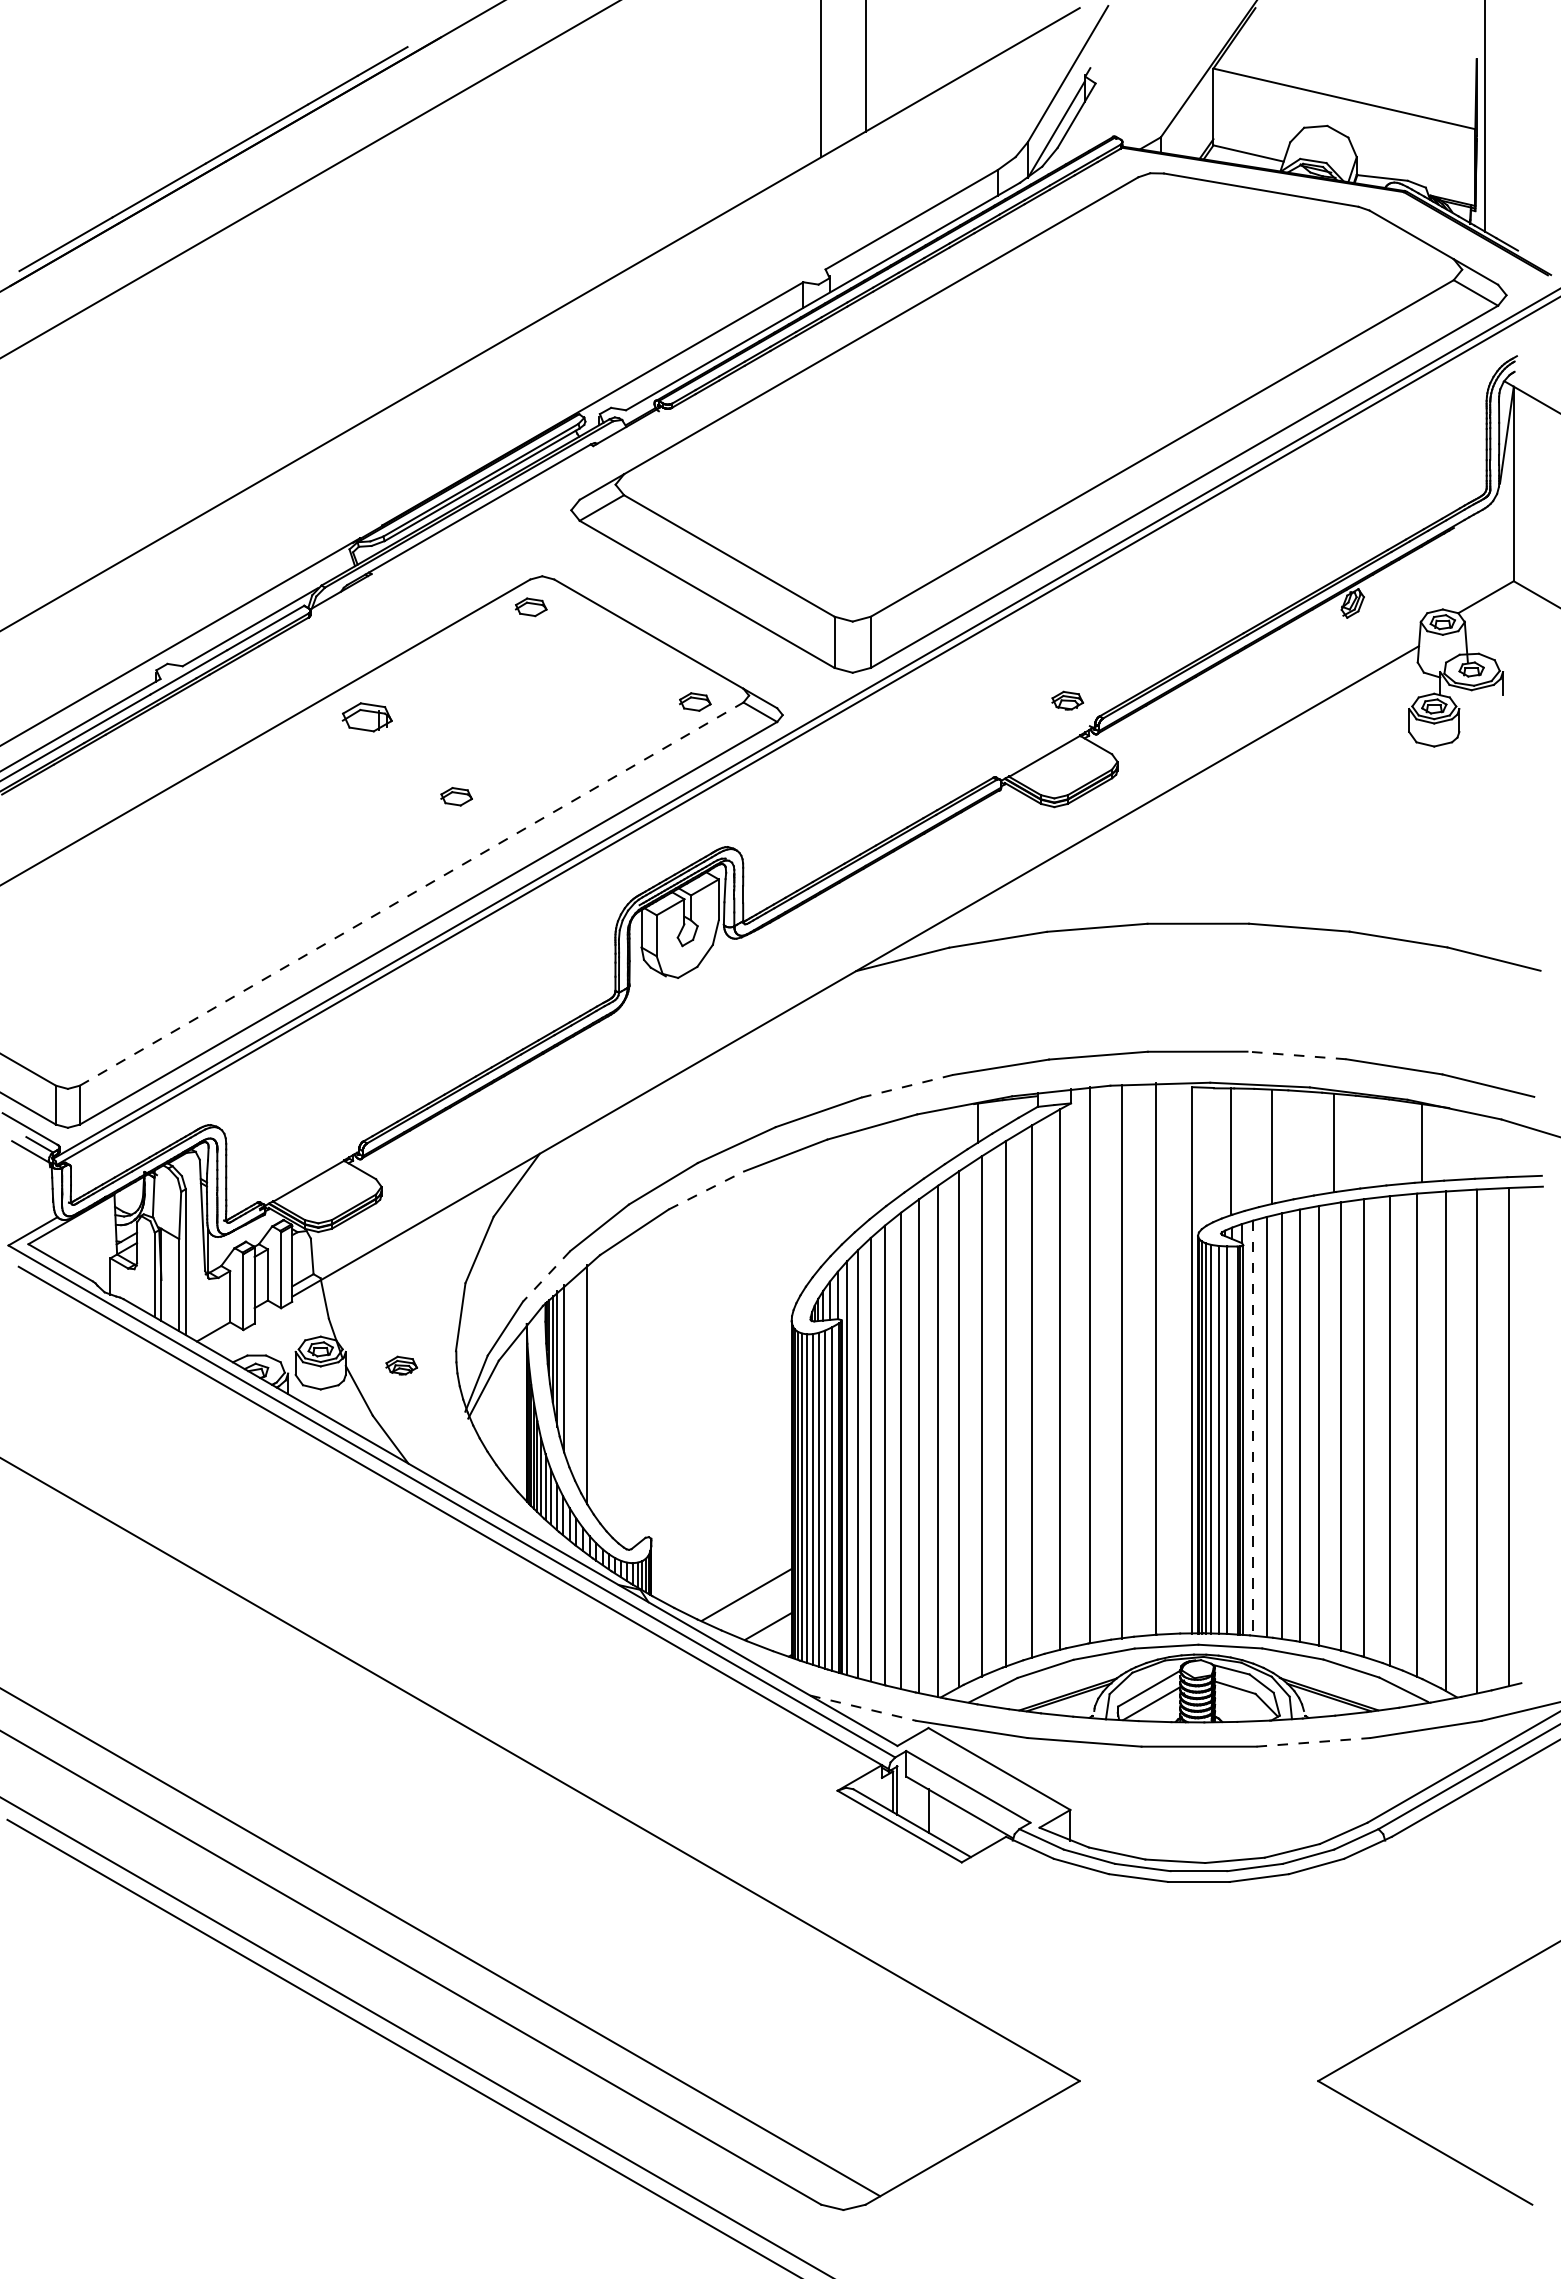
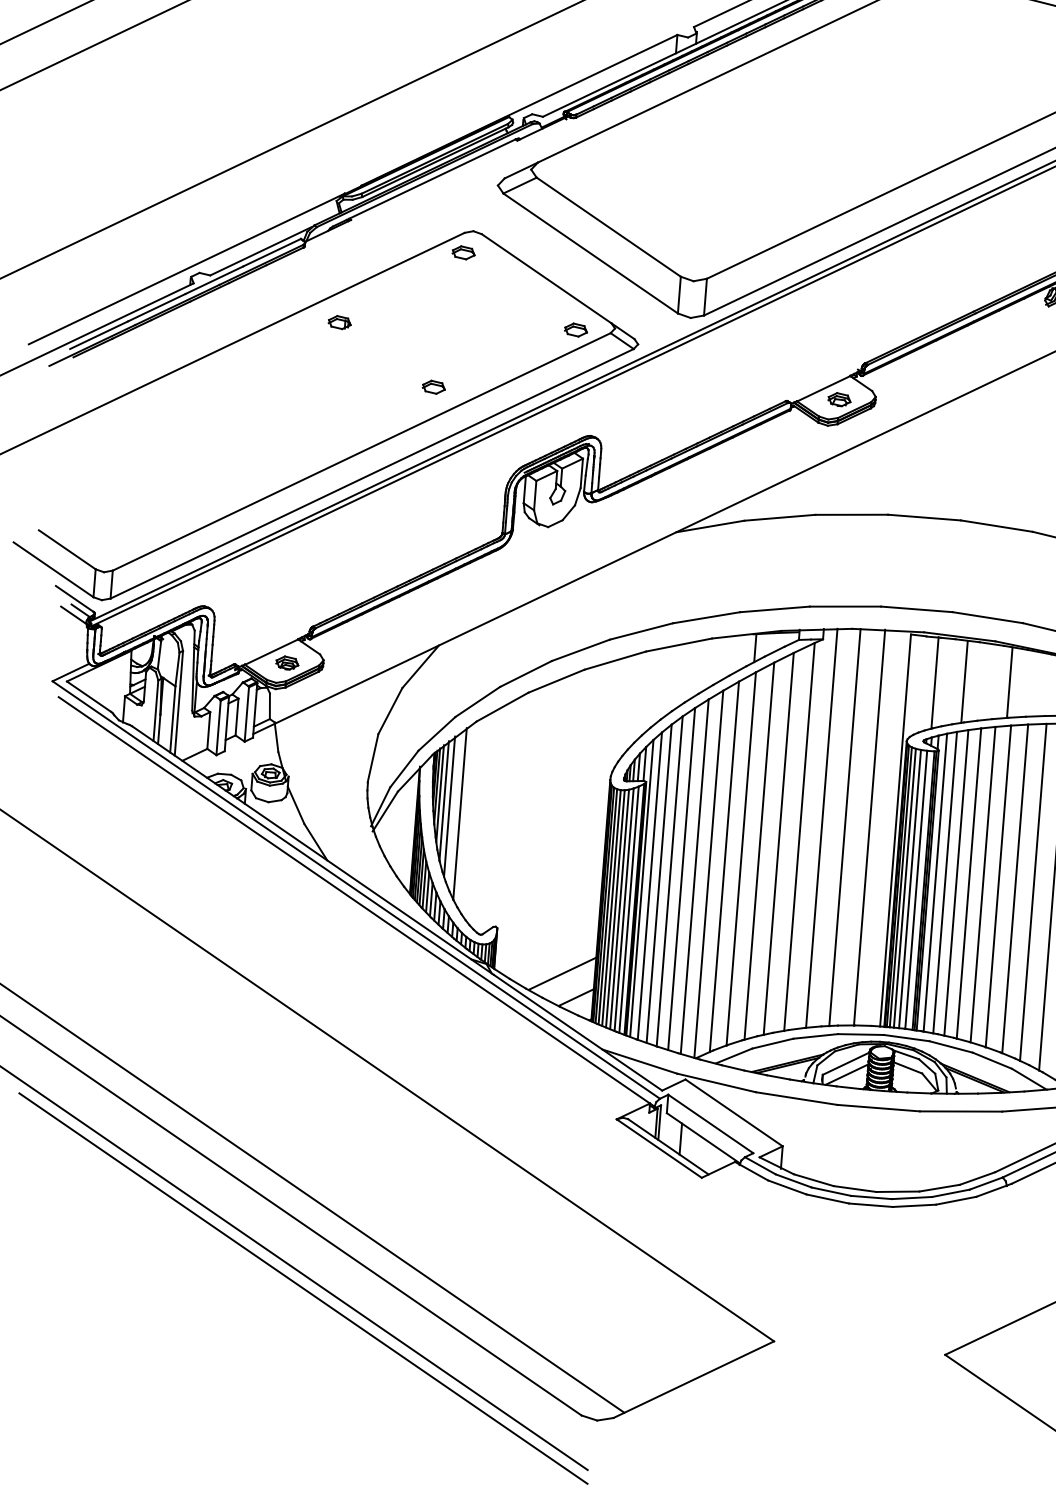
part: (1067, 700) -> (839, 399), moved
part: (366, 717) -> (339, 322), size x0.62
part: (456, 796) -> (433, 387), moved
line: (412, 893) -> (362, 451), dashed -> solid
line: (1296, 1055) -> (987, 617), dashed -> solid
line: (906, 1086) -> (705, 617), dashed -> solid
line: (706, 1190) -> (556, 681), dashed -> solid
line: (546, 1276) -> (436, 733), dashed -> solid
part: (401, 1365) -> (287, 662), moved
line: (571, 1375) -> (449, 806), added
line: (1253, 1428) -> (935, 882), dashed -> solid
line: (863, 1708) -> (639, 1061), dashed -> solid
line: (1314, 1742) -> (961, 1111), dashed -> solid

